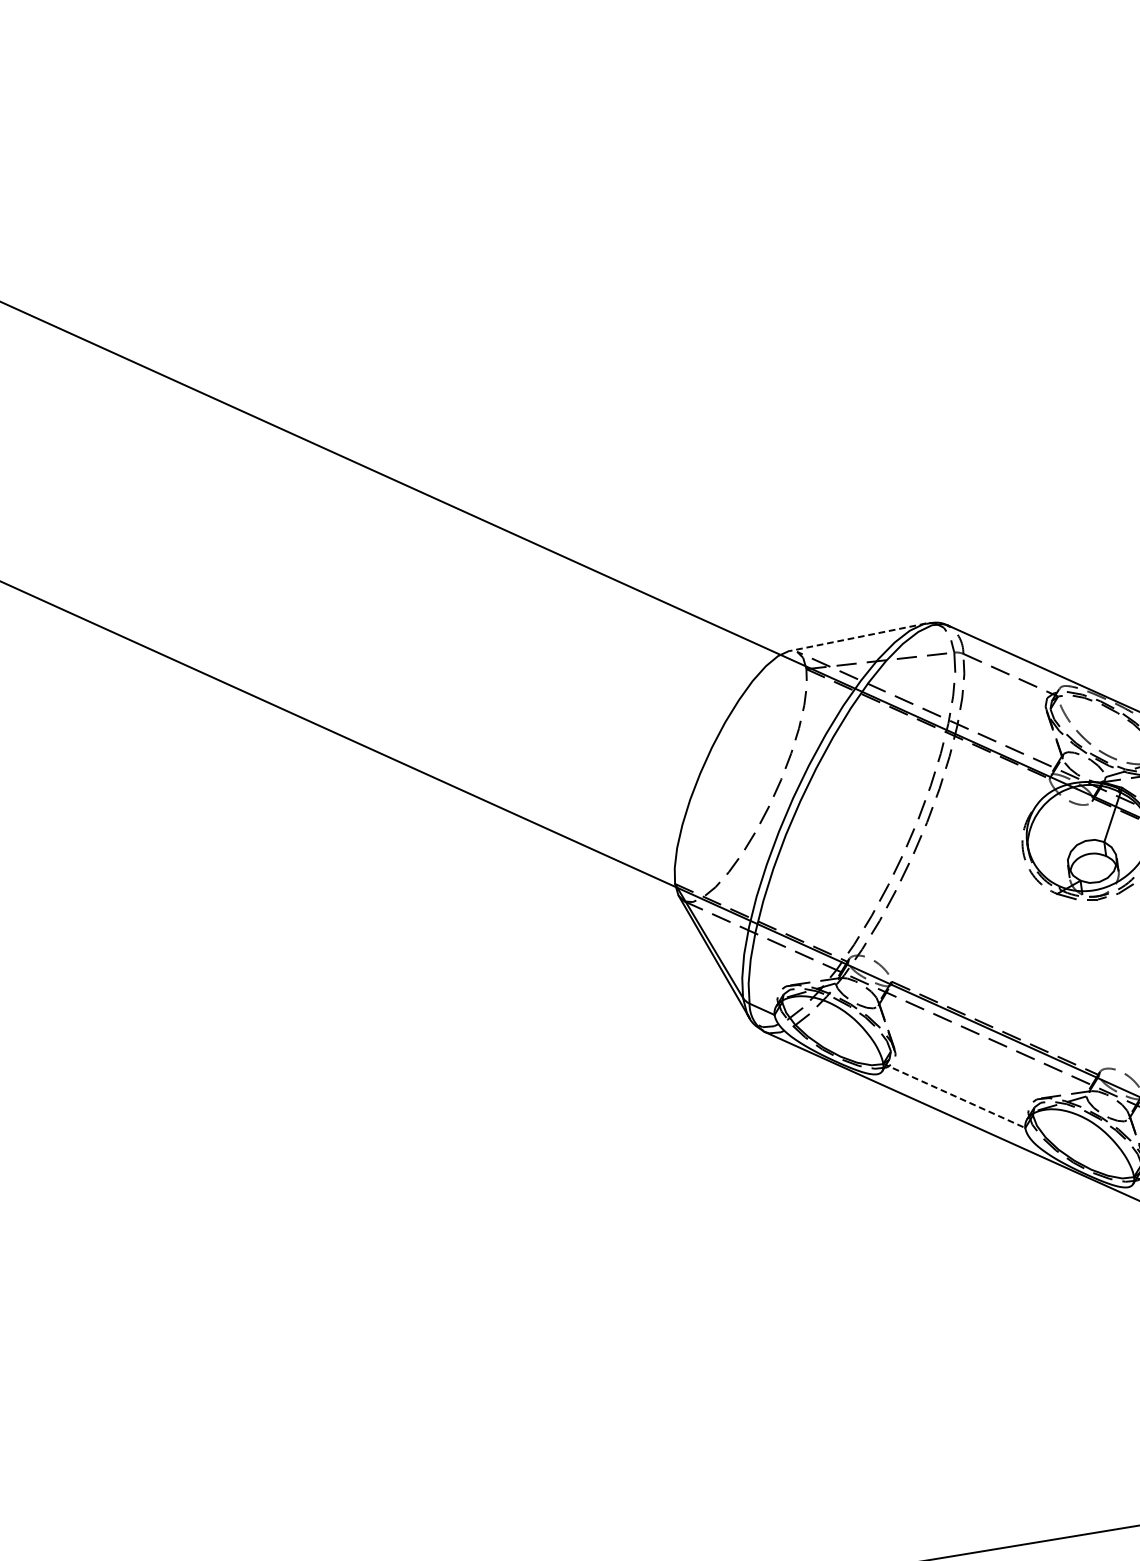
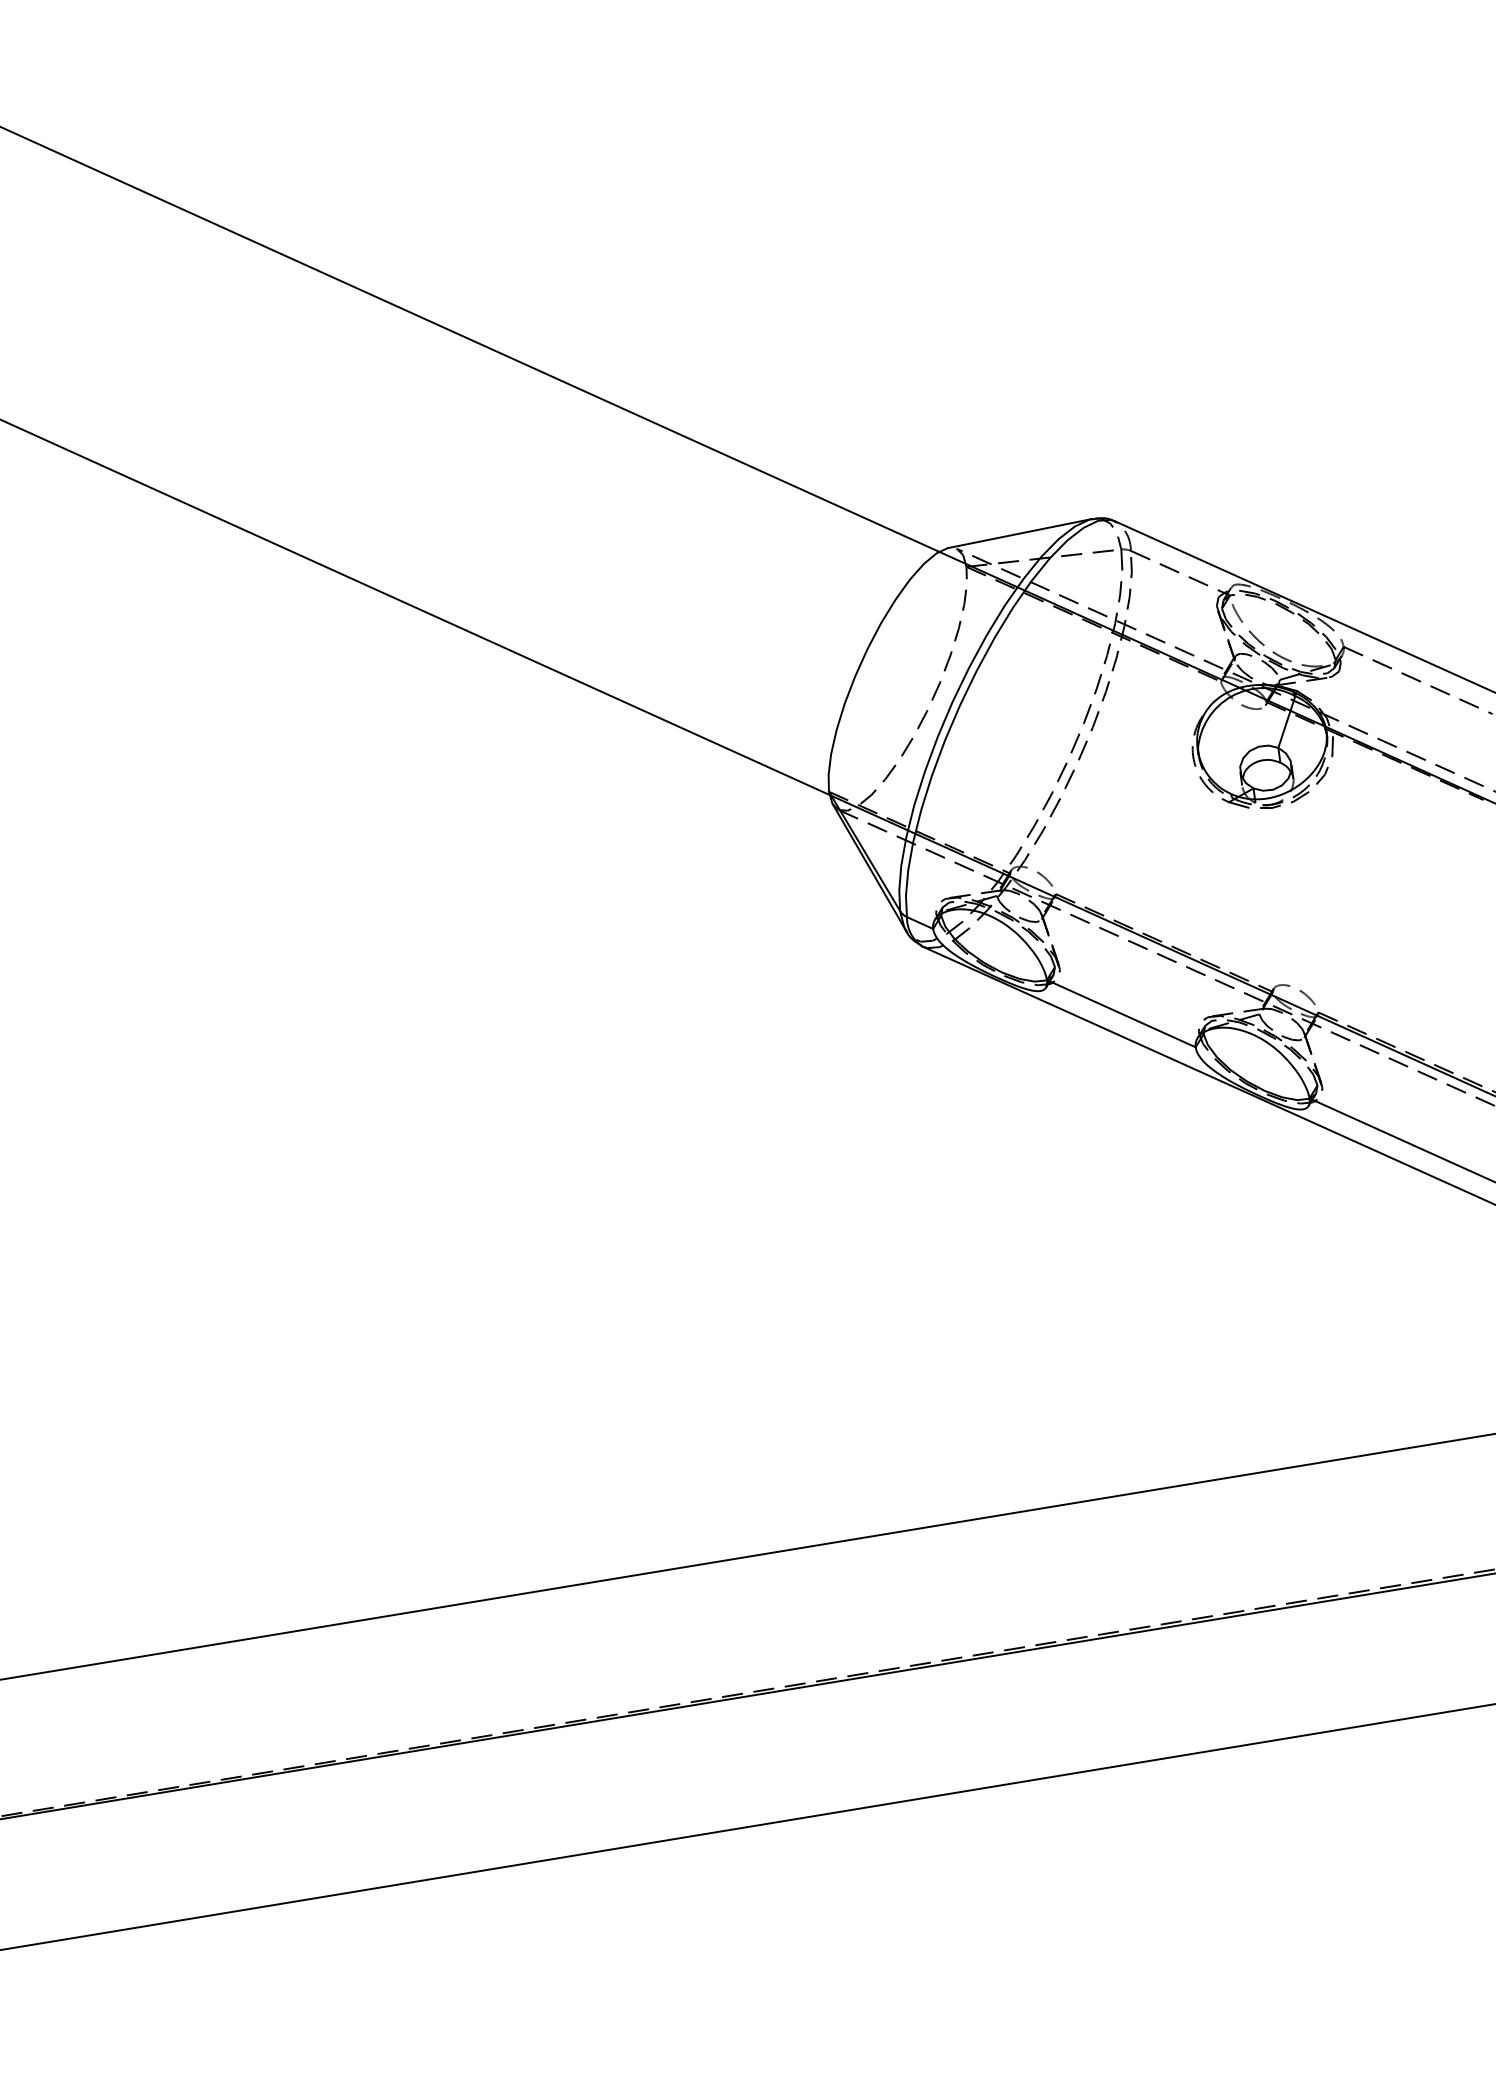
line: (857, 637) -> (1019, 533), dashed -> solid
line: (954, 1095) -> (1121, 1013), dashed -> solid

